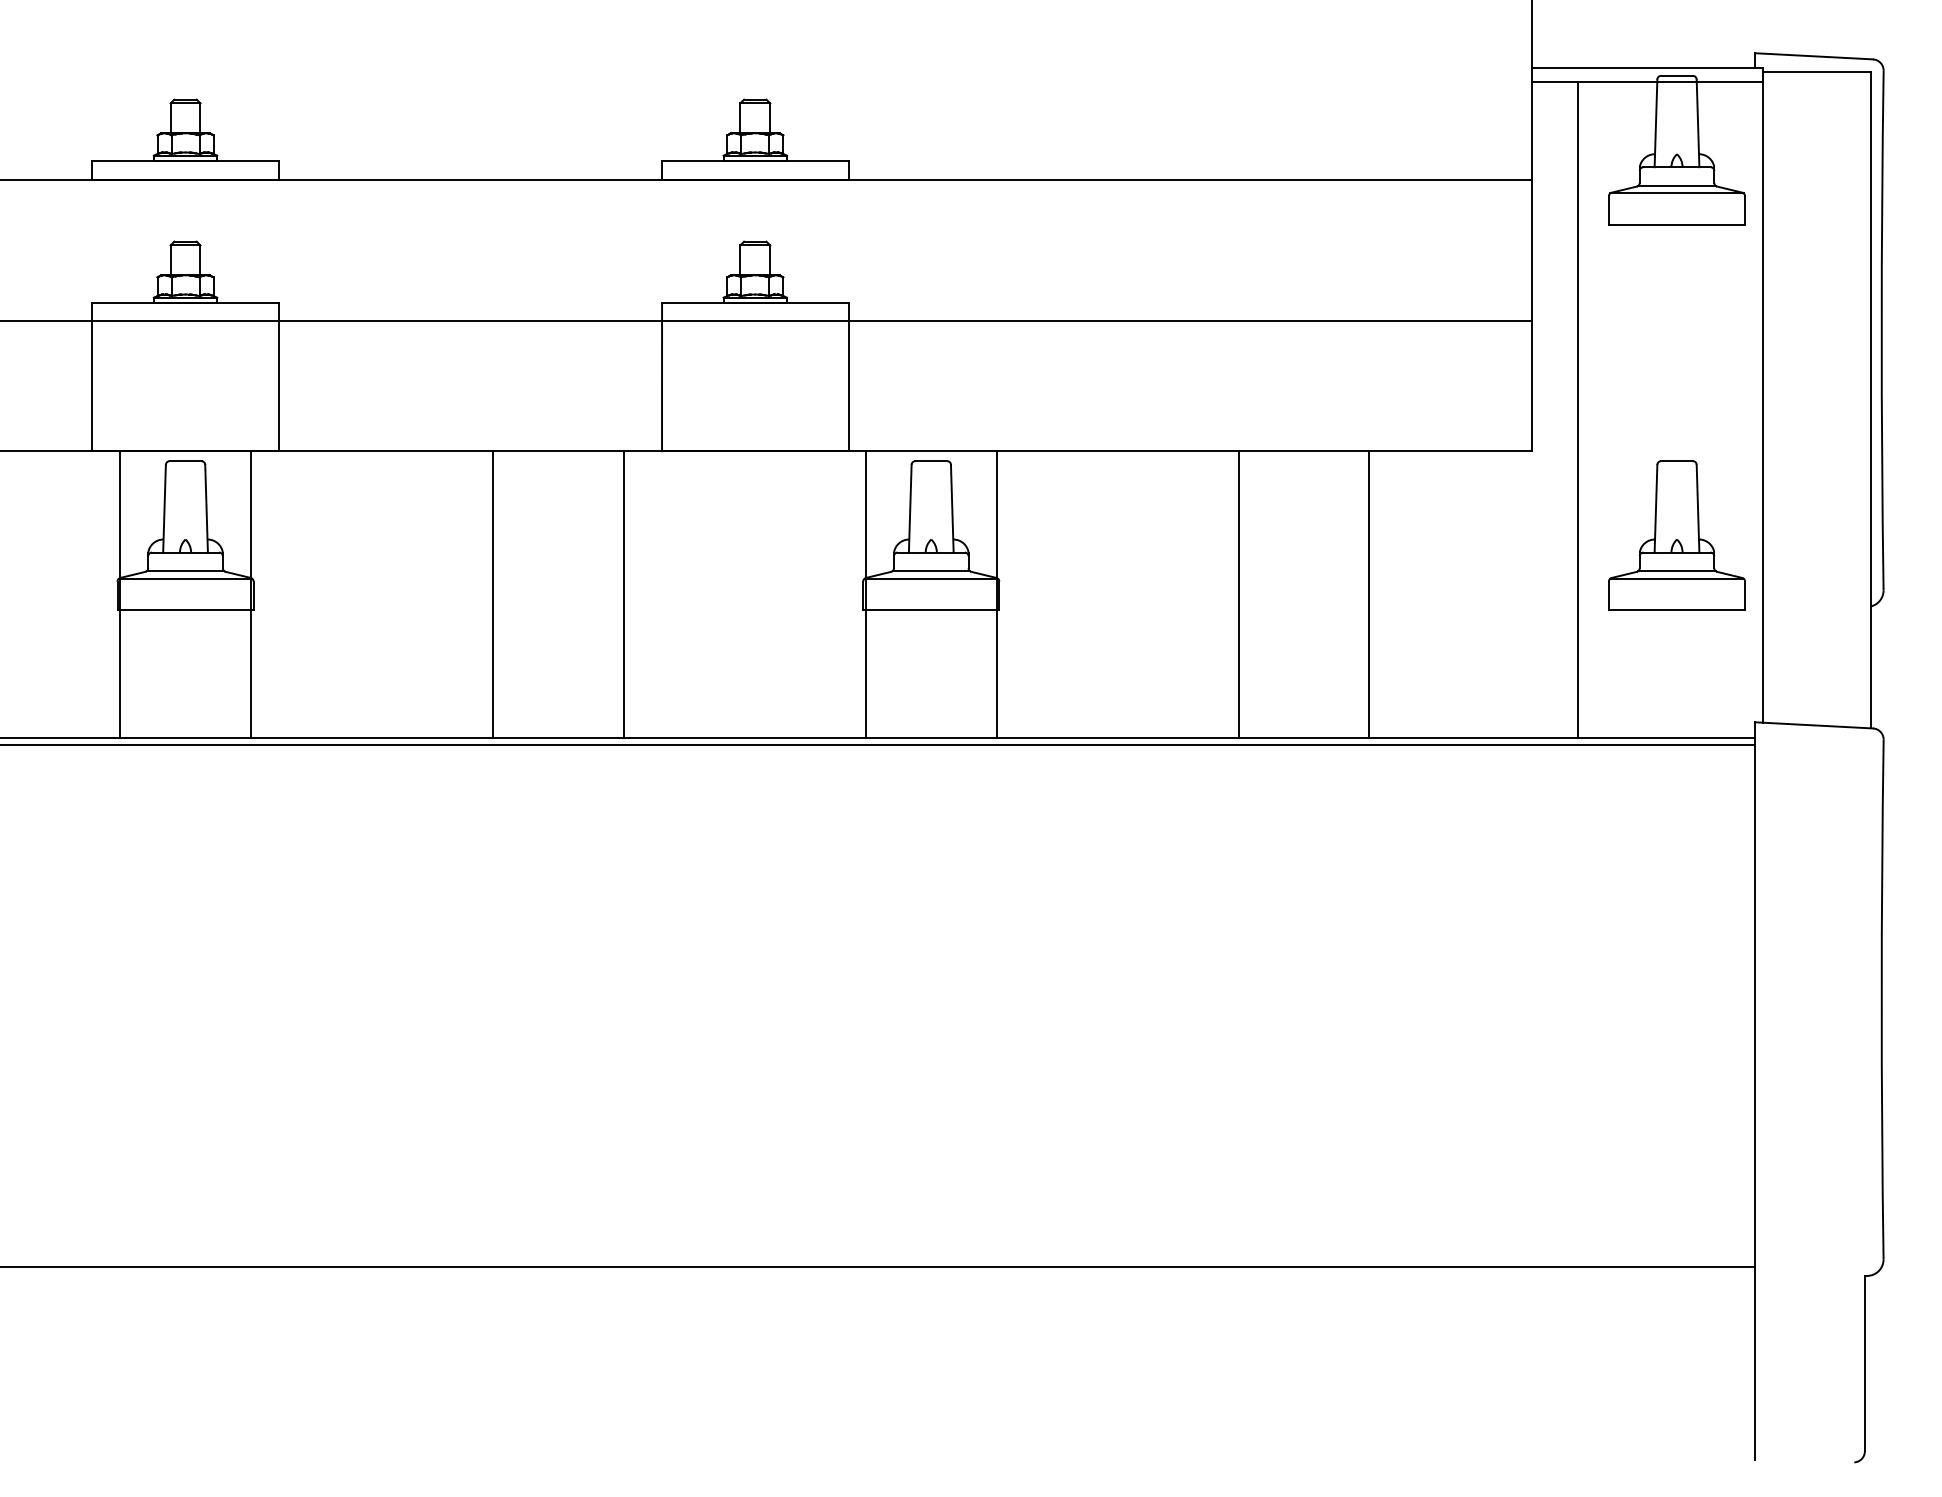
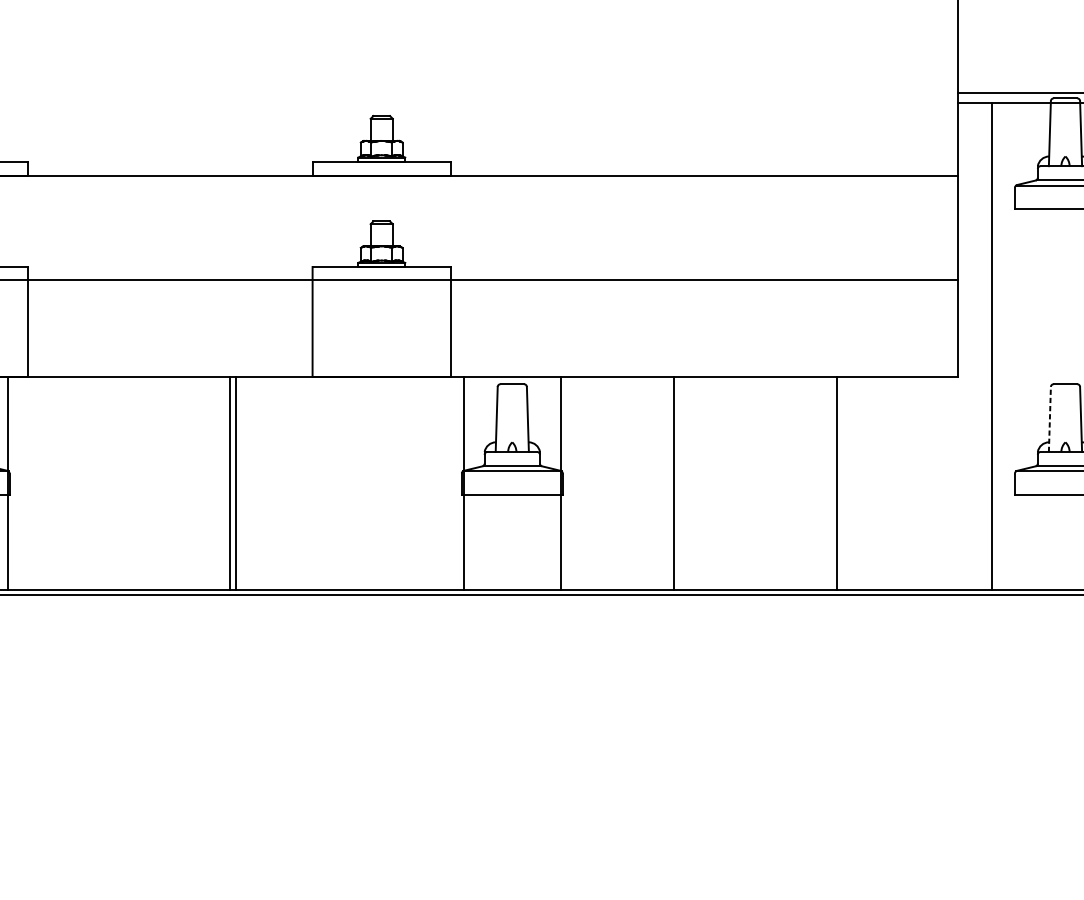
line: (1655, 508) -> (1049, 419), solid -> dashed
line: (493, 594) -> (230, 483), moved
line: (623, 594) -> (235, 483), moved
line: (1238, 594) -> (673, 483), moved

